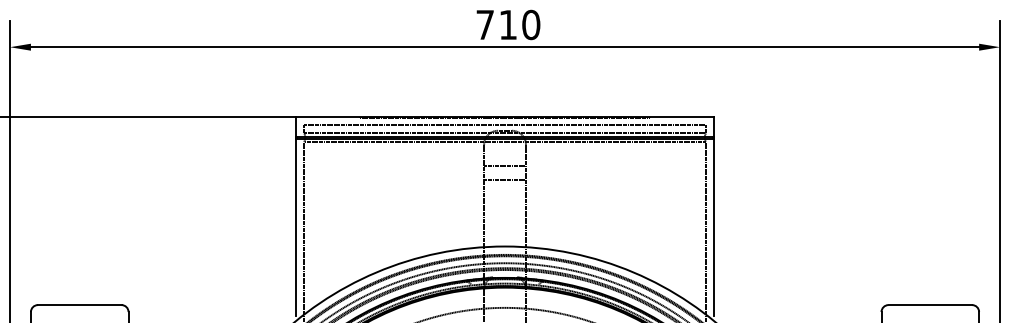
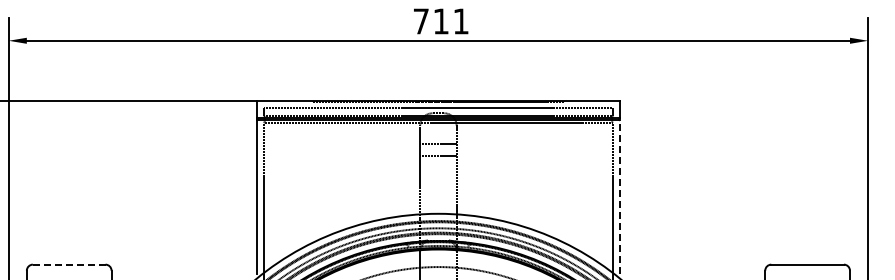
text: (531, 24) -> (461, 21), 710 -> 711
line: (713, 226) -> (619, 196), solid -> dashed
line: (80, 304) -> (69, 264), solid -> dashed

